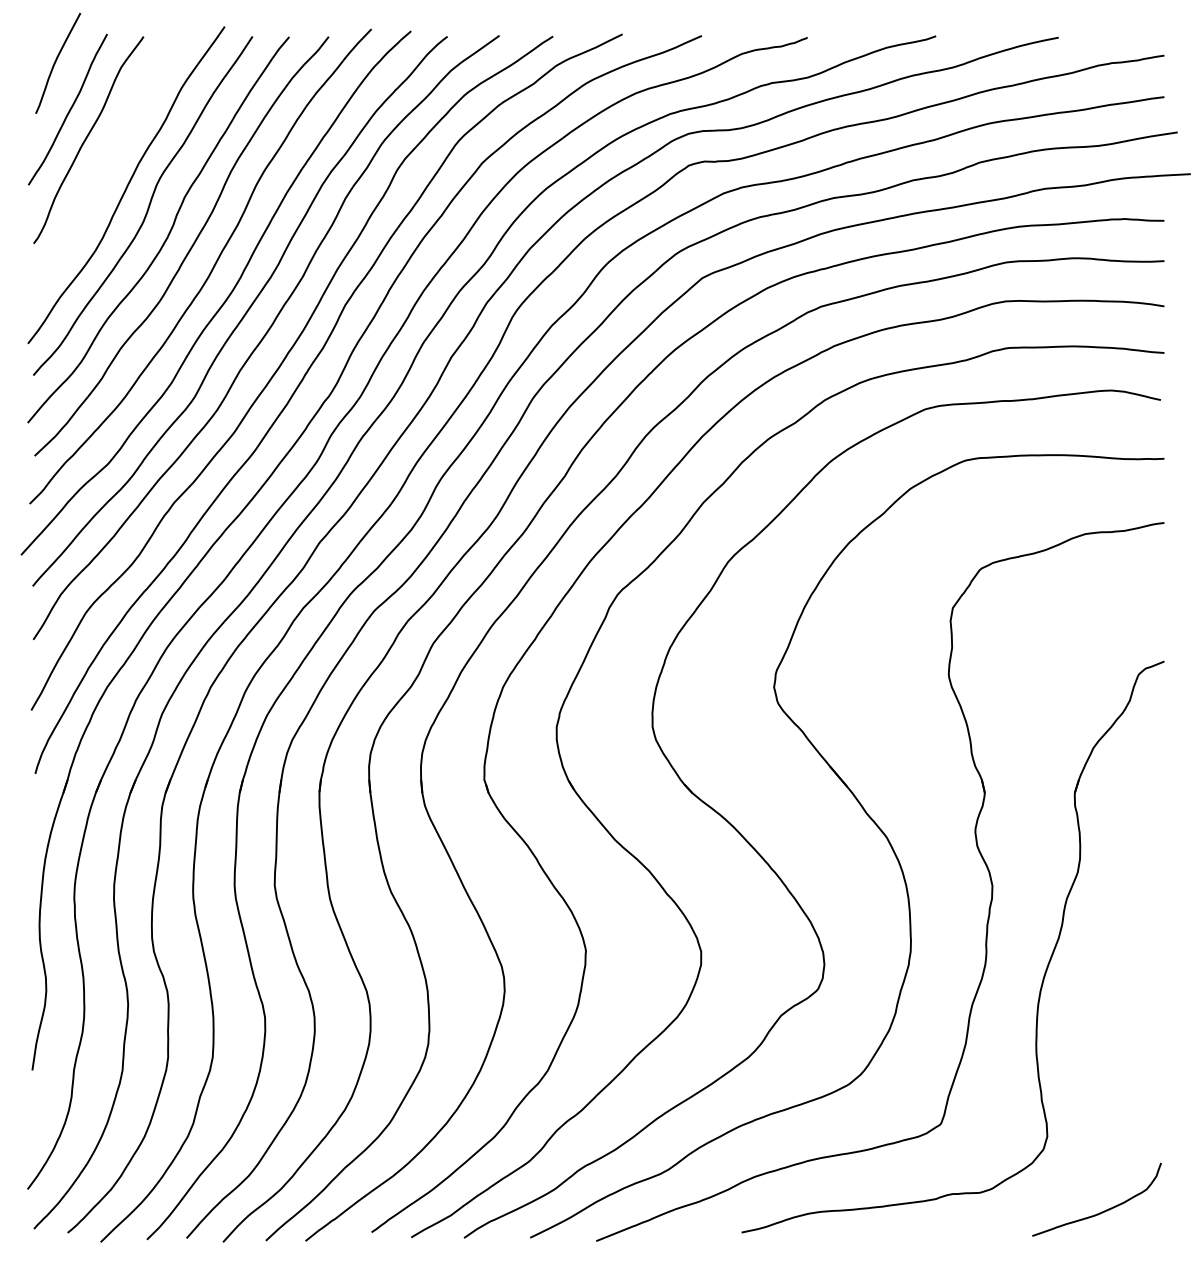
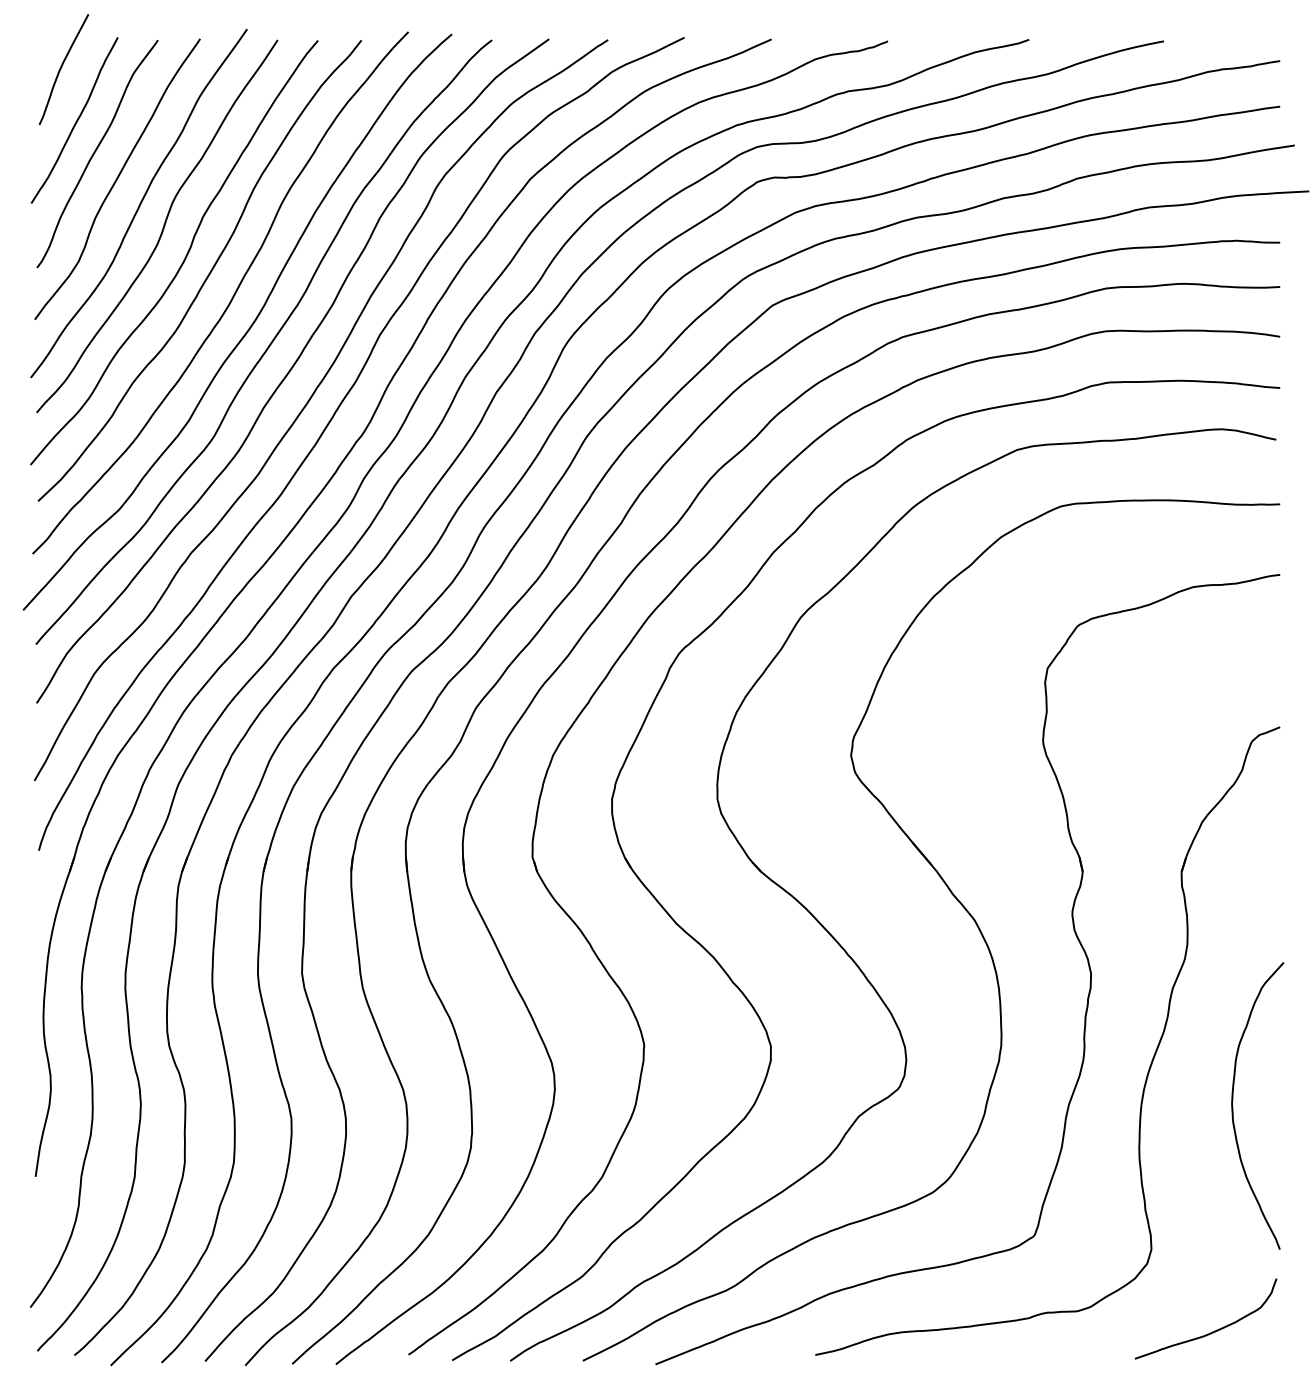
curve: (106, 163) -> (117, 179), added
curve: (1121, 1005) -> (1232, 1105), added

